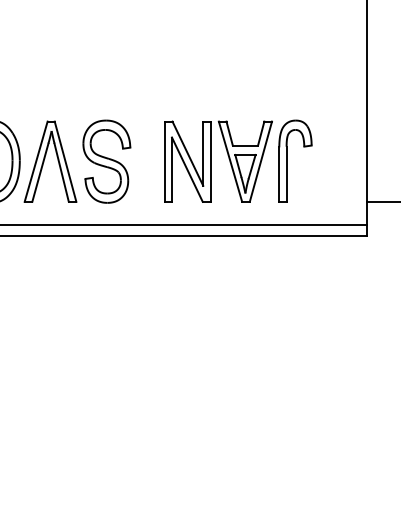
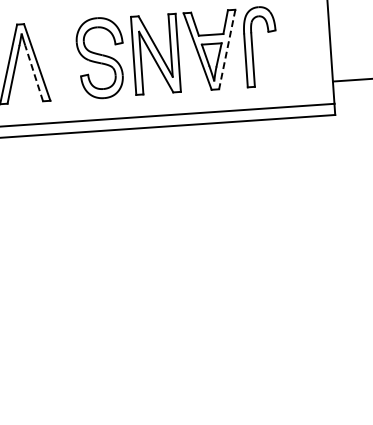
part: (106, 161) -> (100, 57), moved
line: (260, 161) -> (226, 49), solid -> dashed
line: (61, 172) -> (33, 73), solid -> dashed

